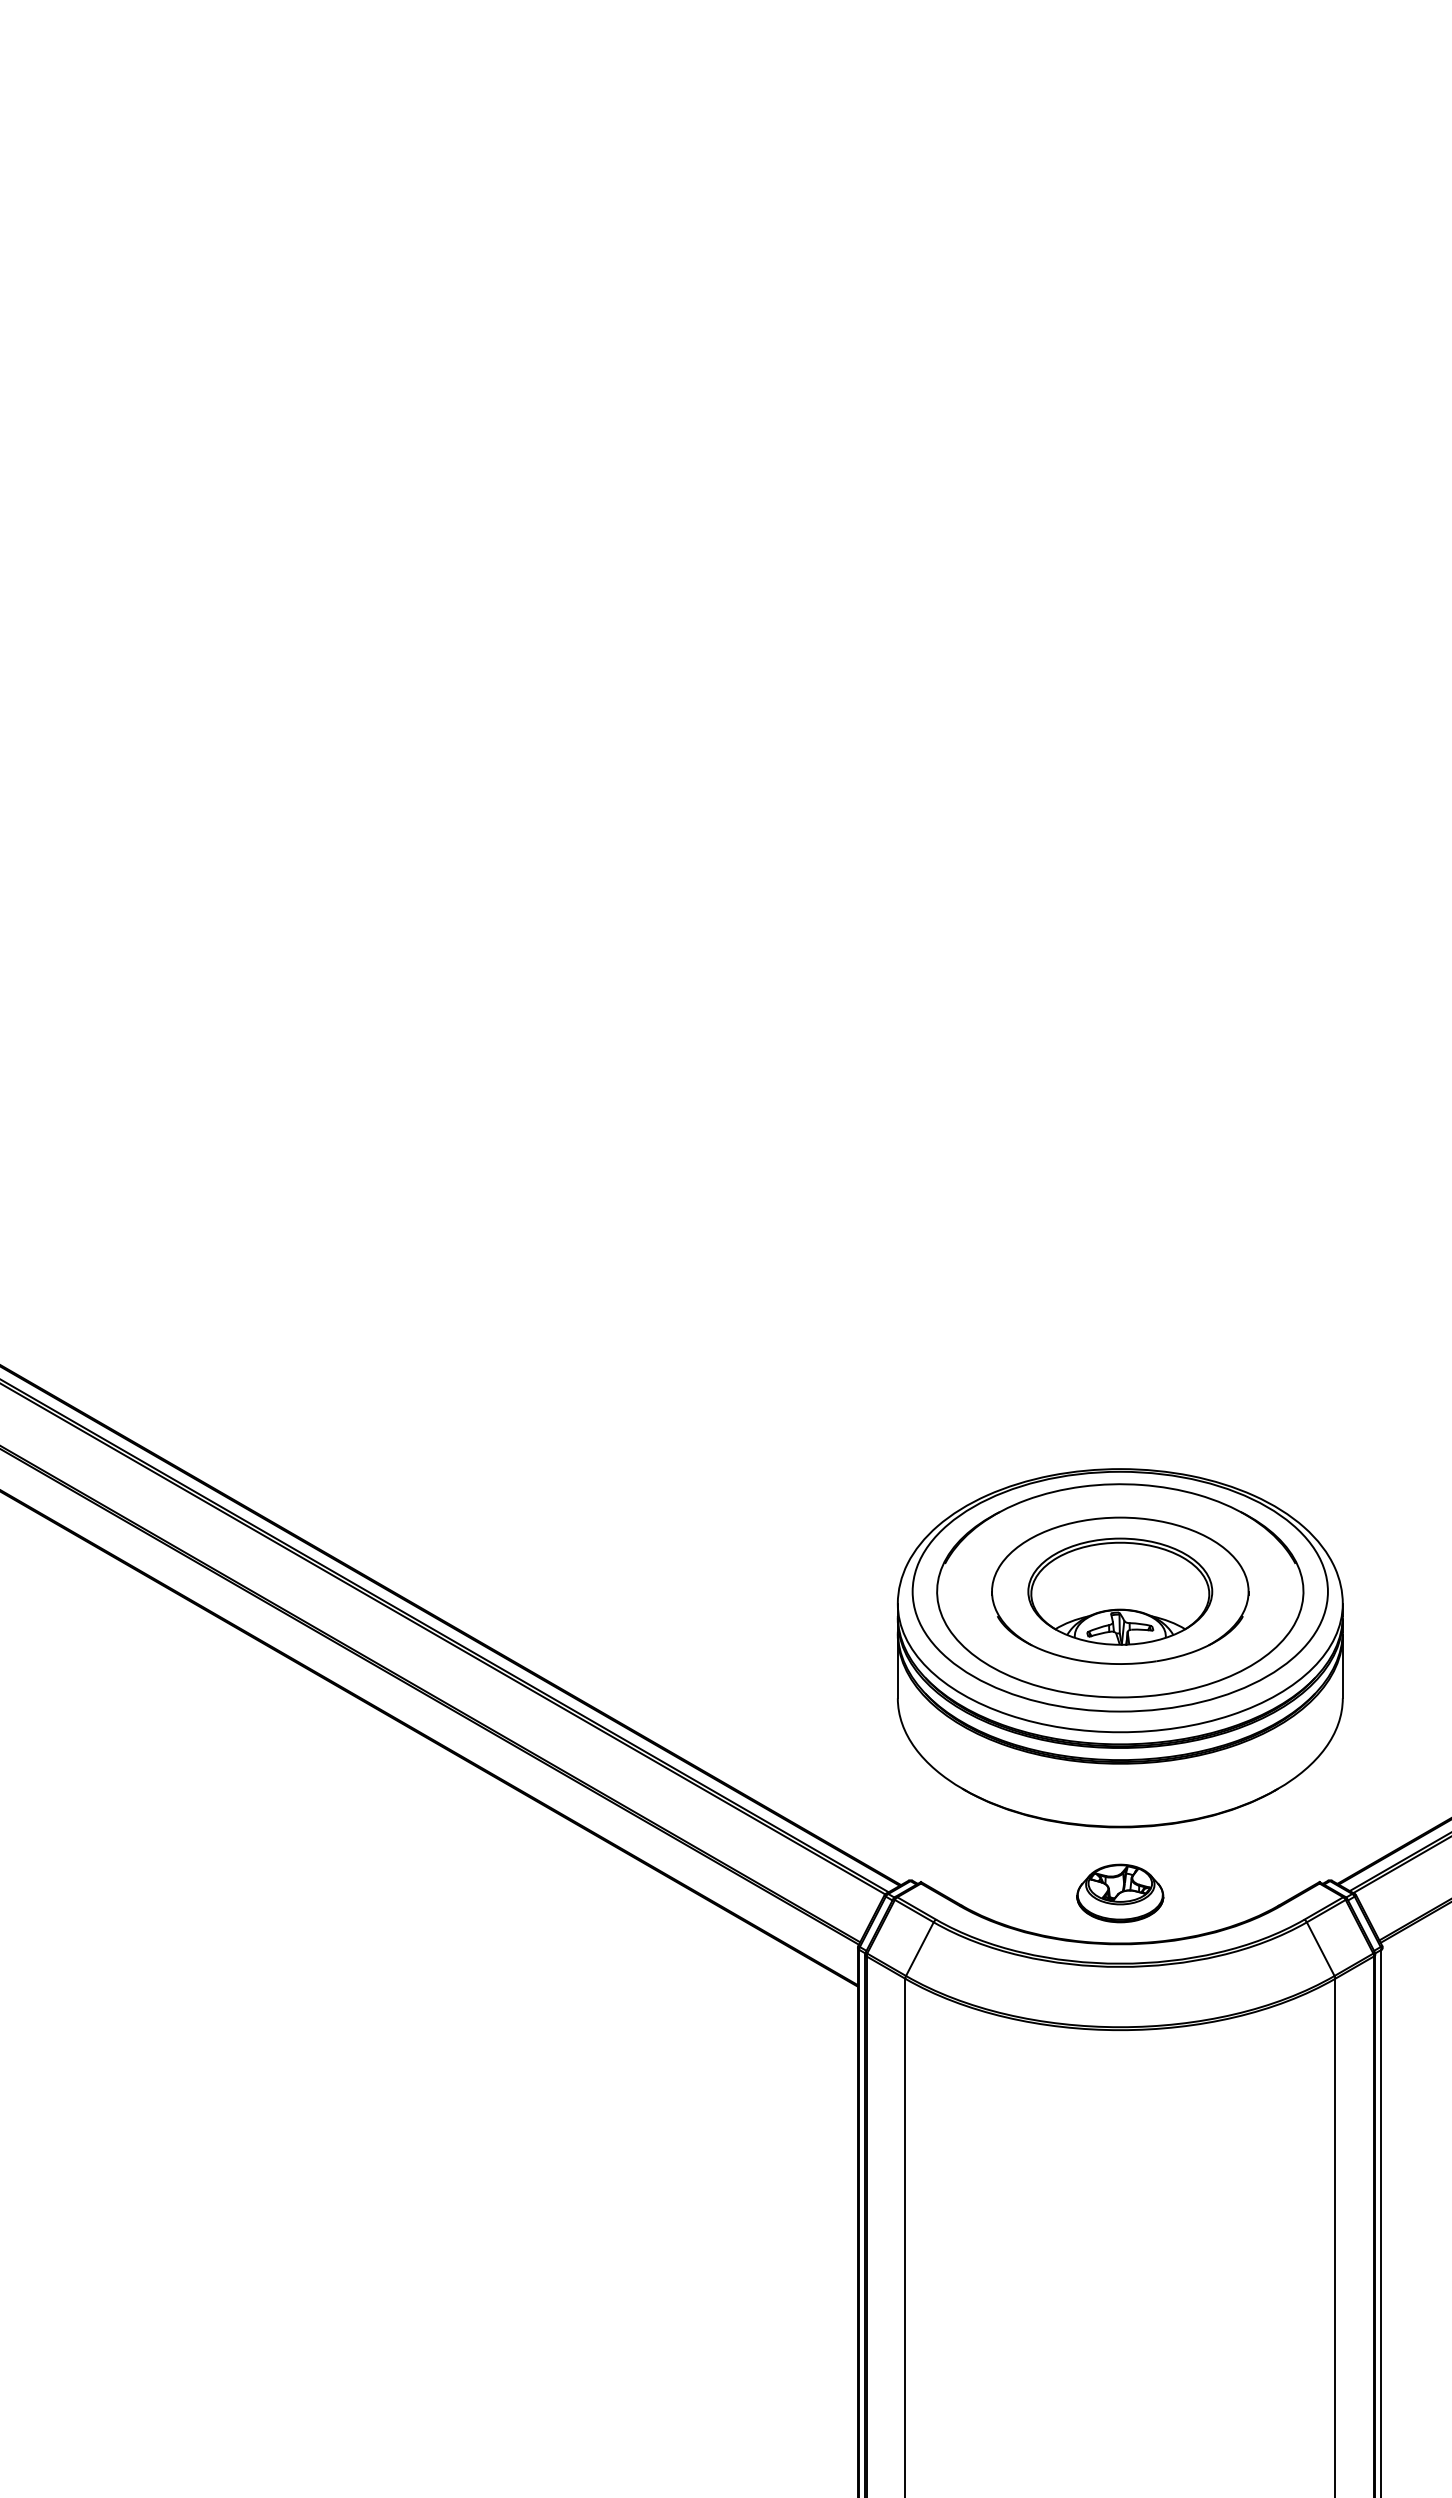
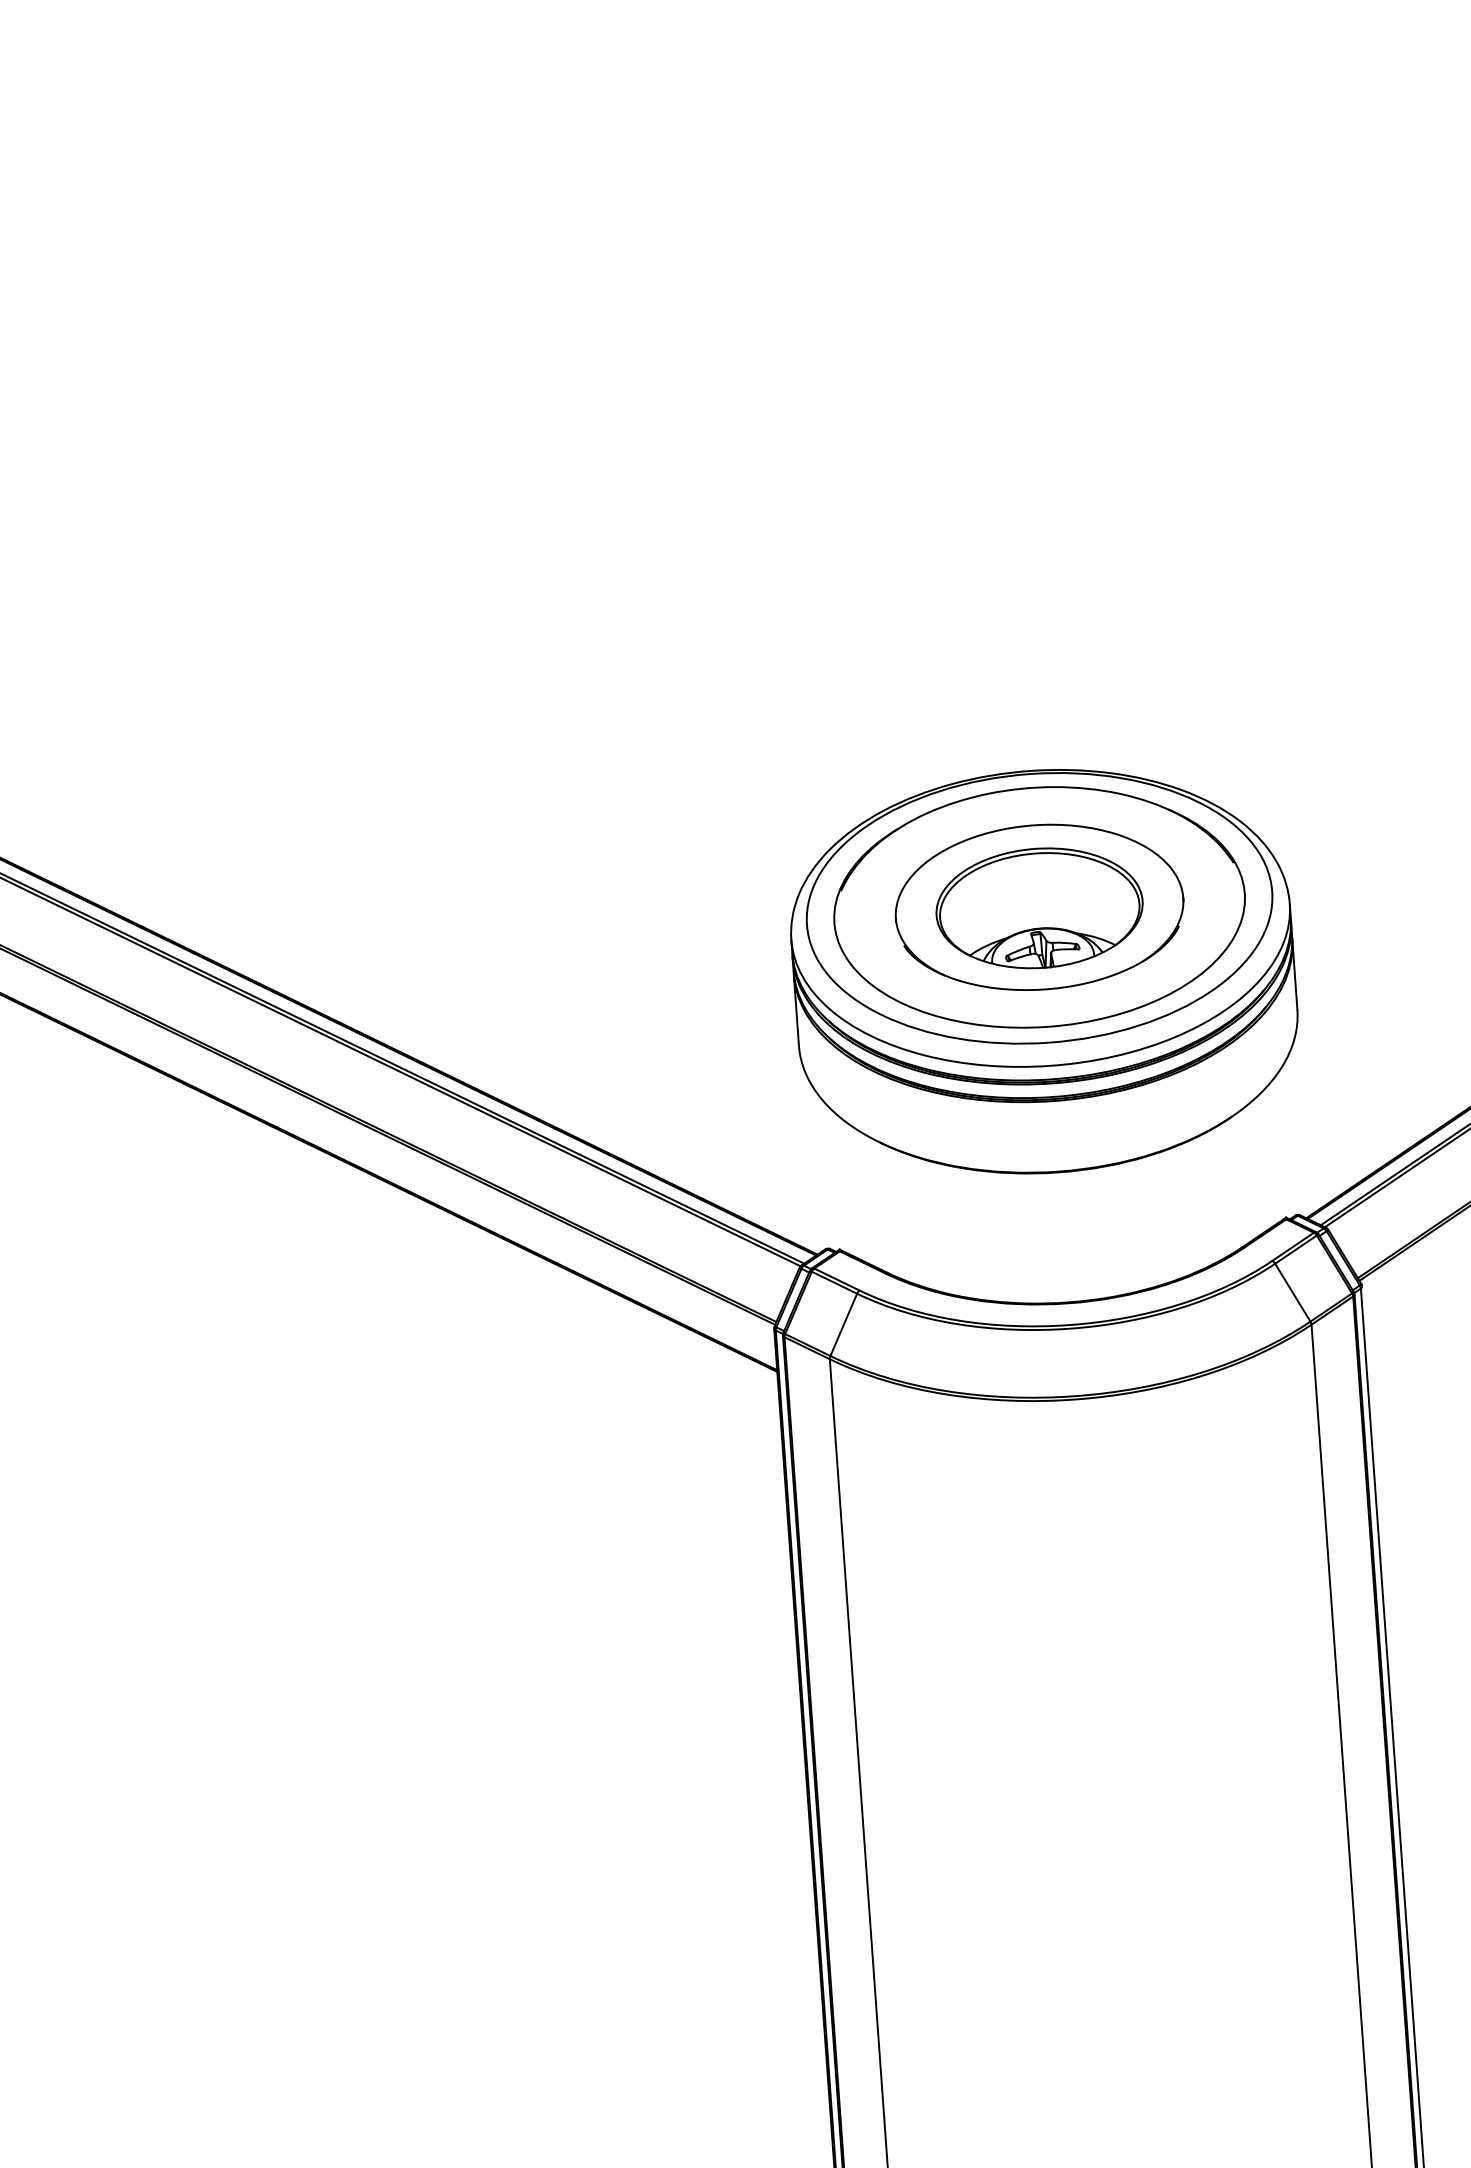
part: (1120, 1893) -> (1064, 1246), removed

